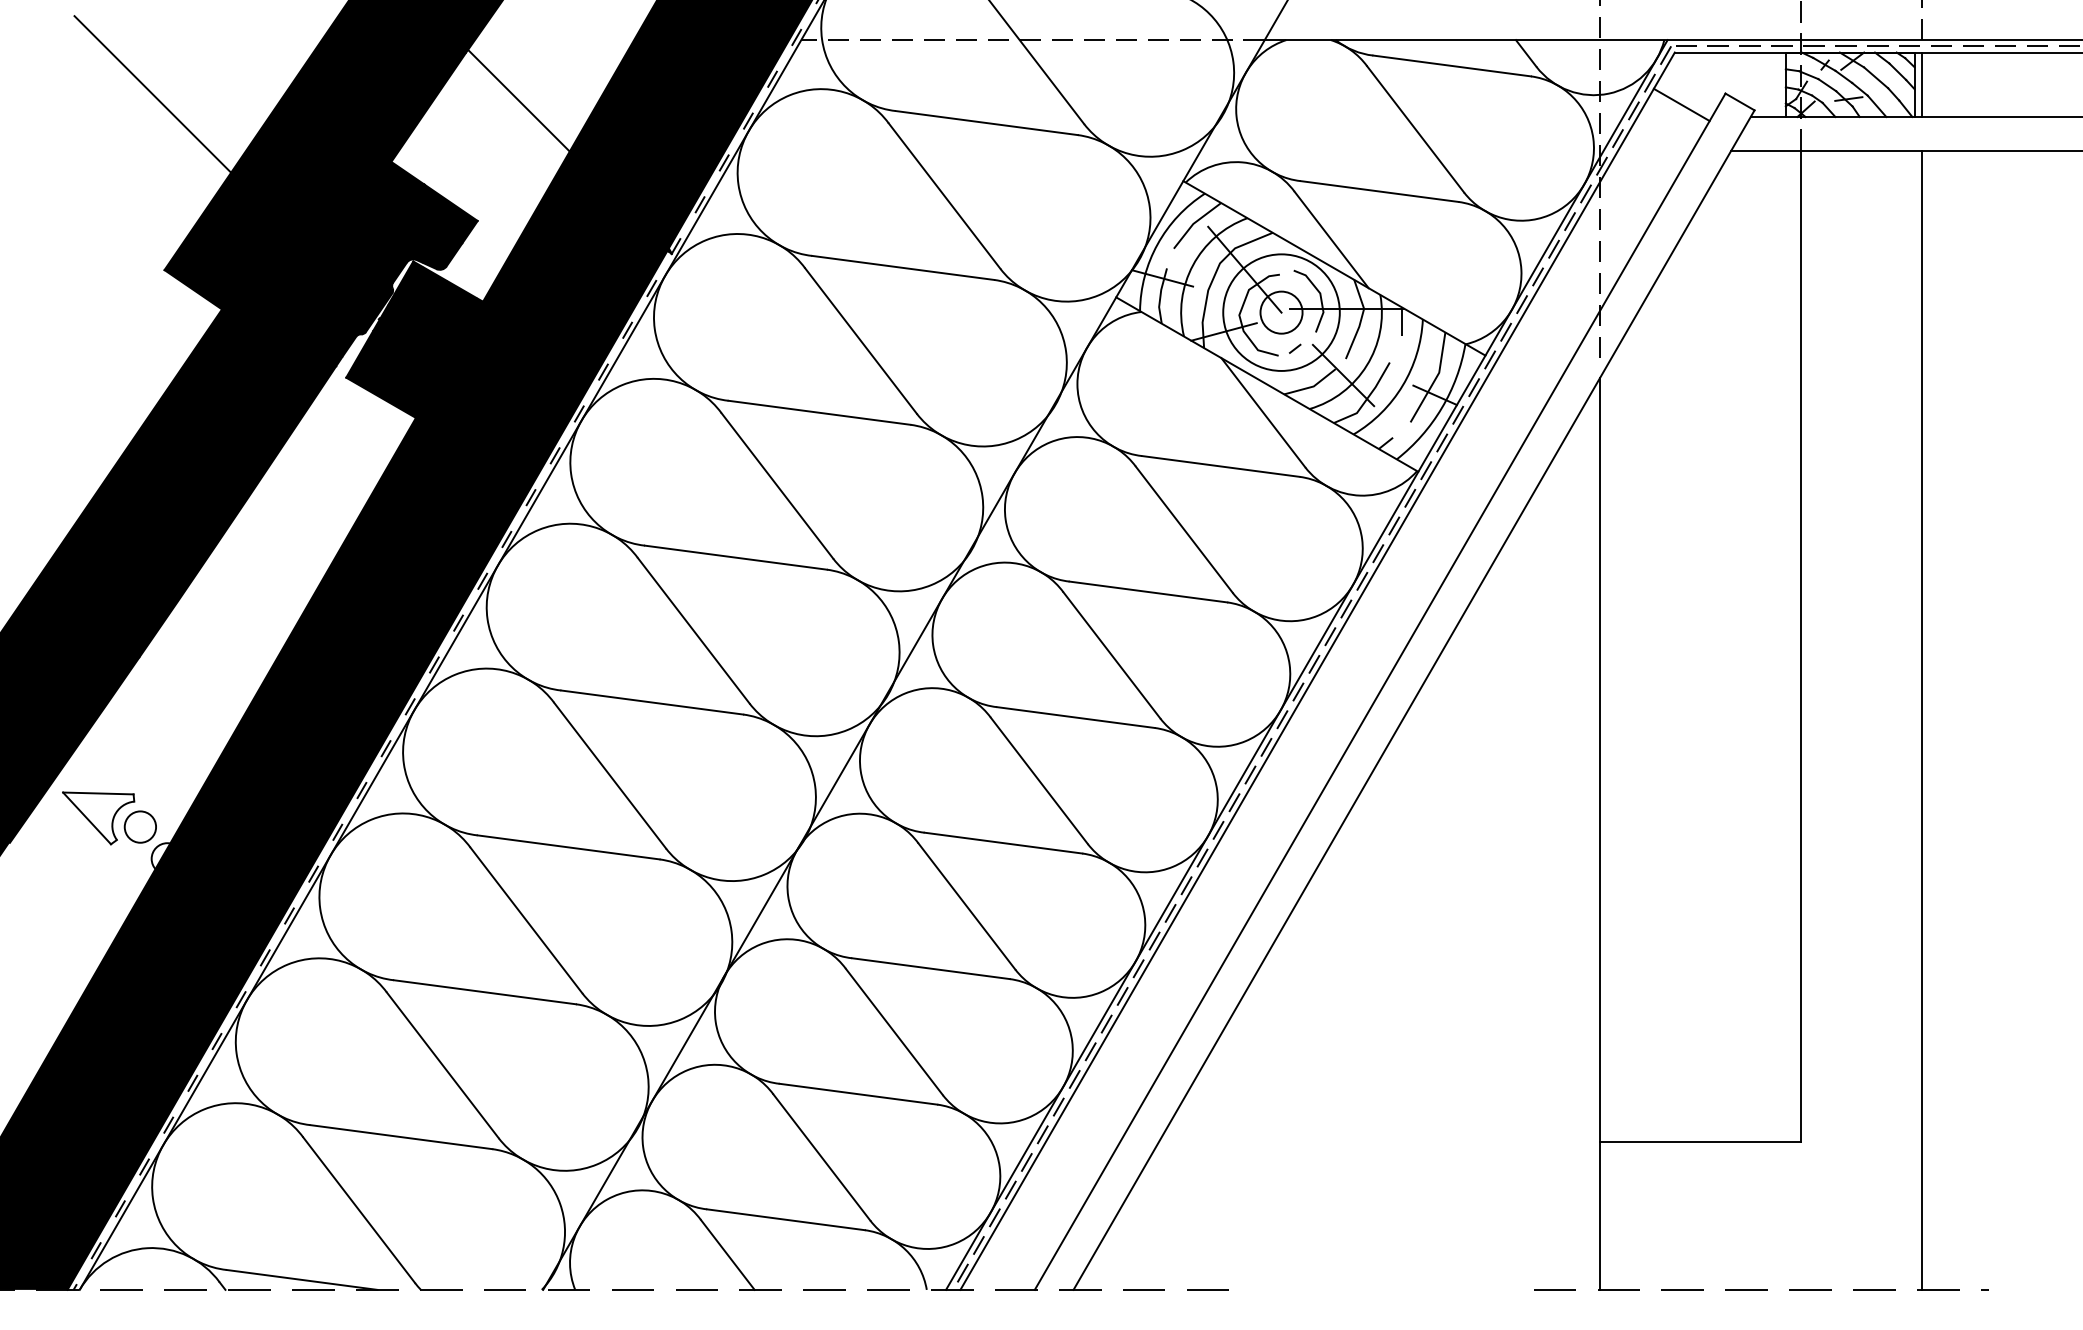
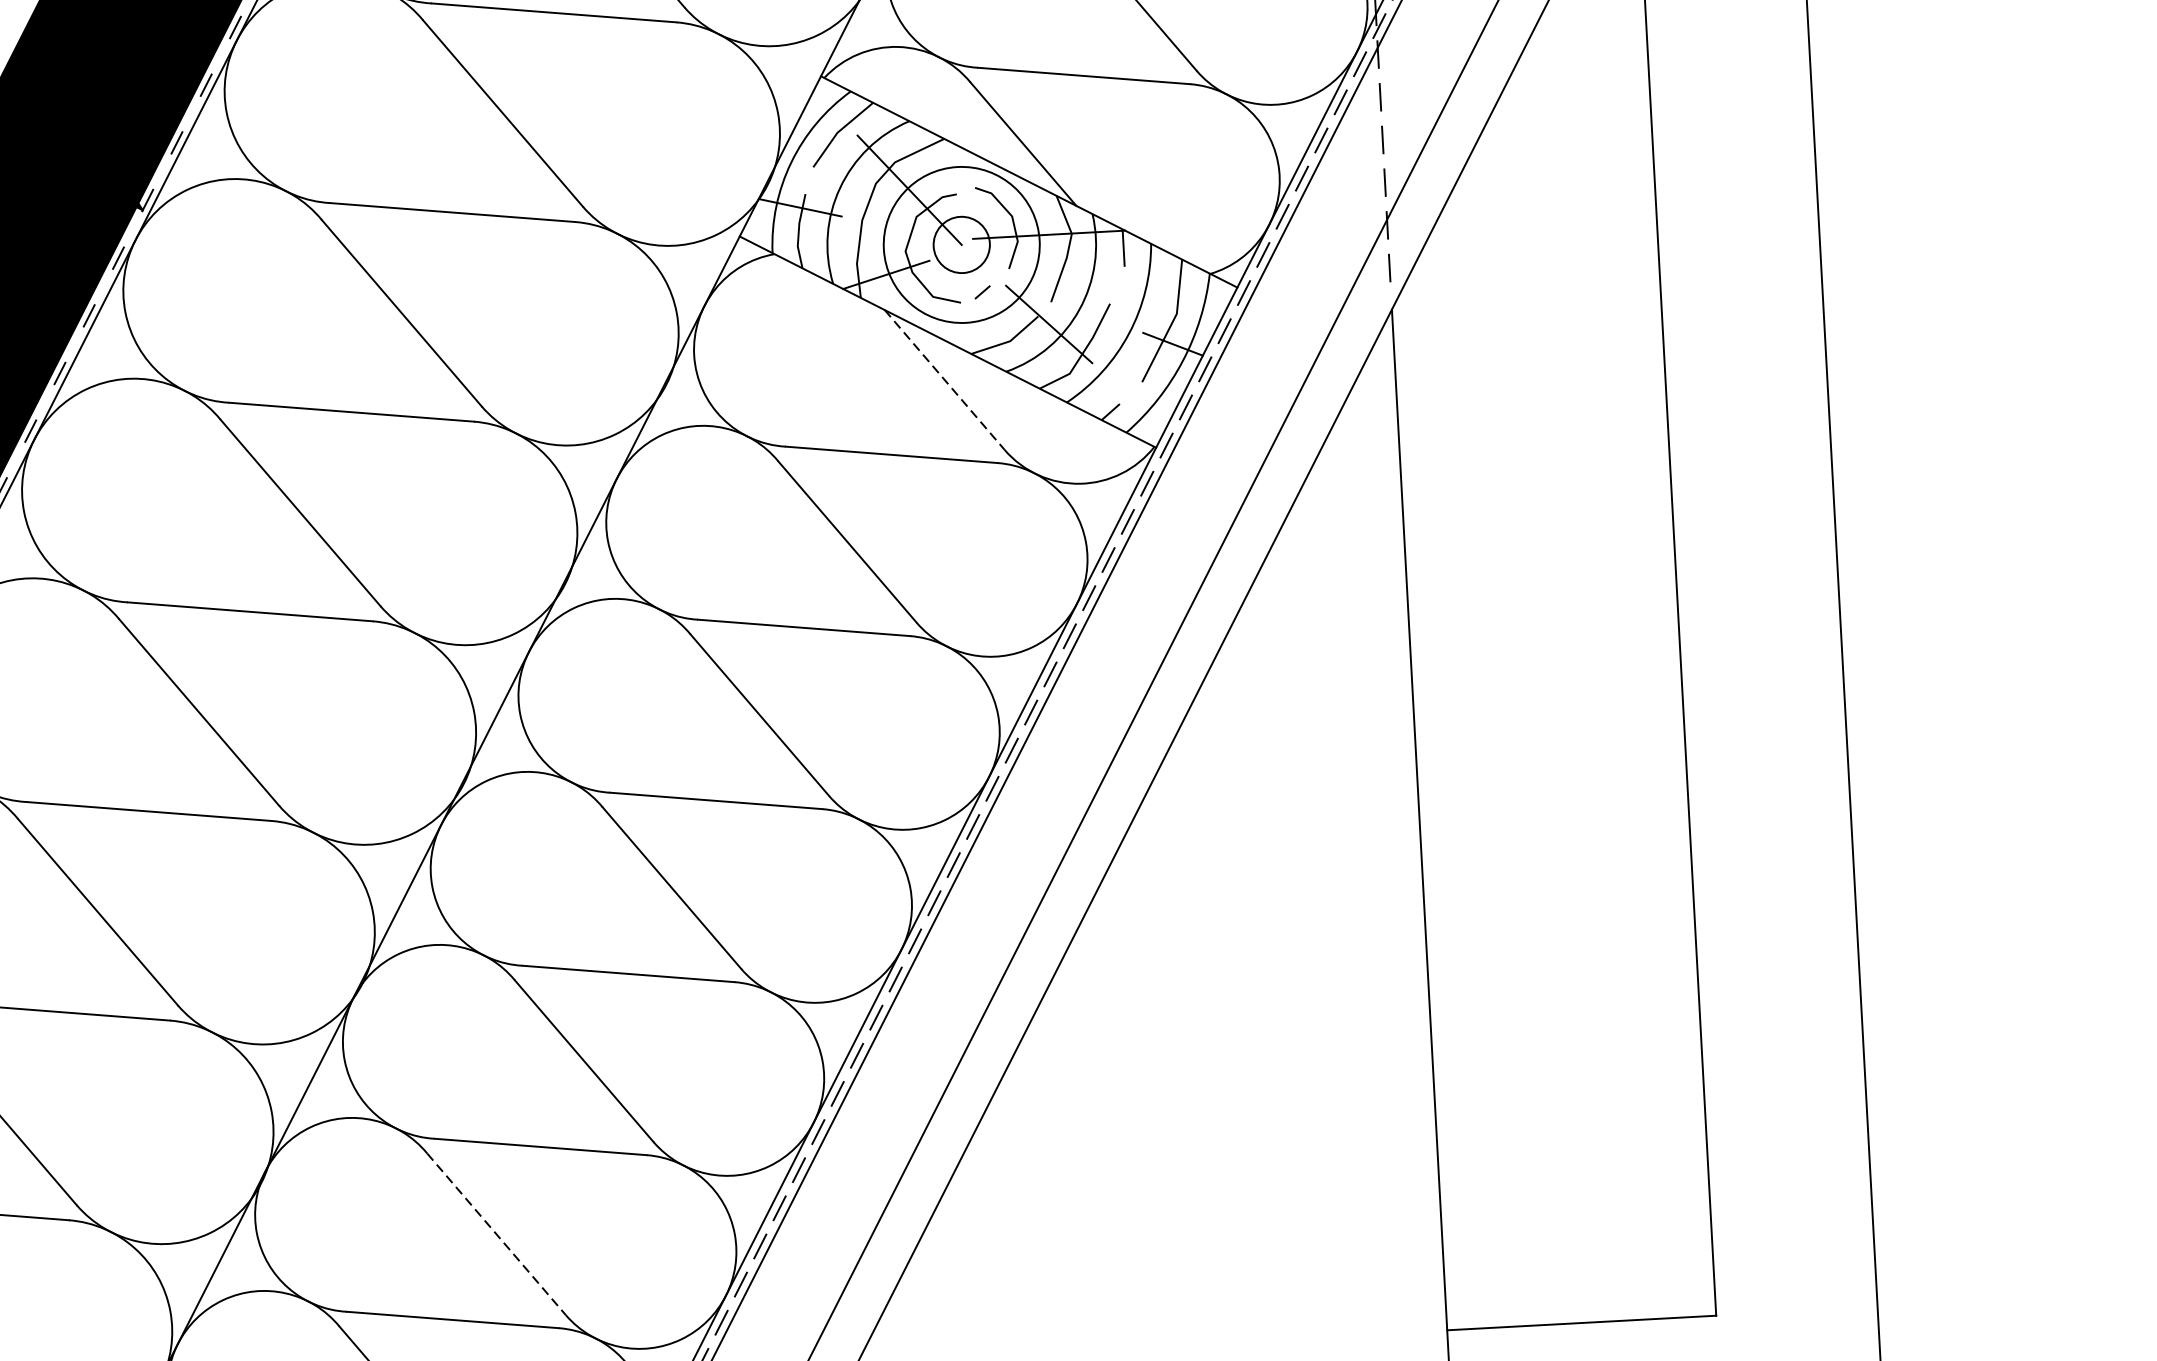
line: (1263, 412) -> (944, 379), solid -> dashed
line: (894, 1032) -> (496, 1234), solid -> dashed

